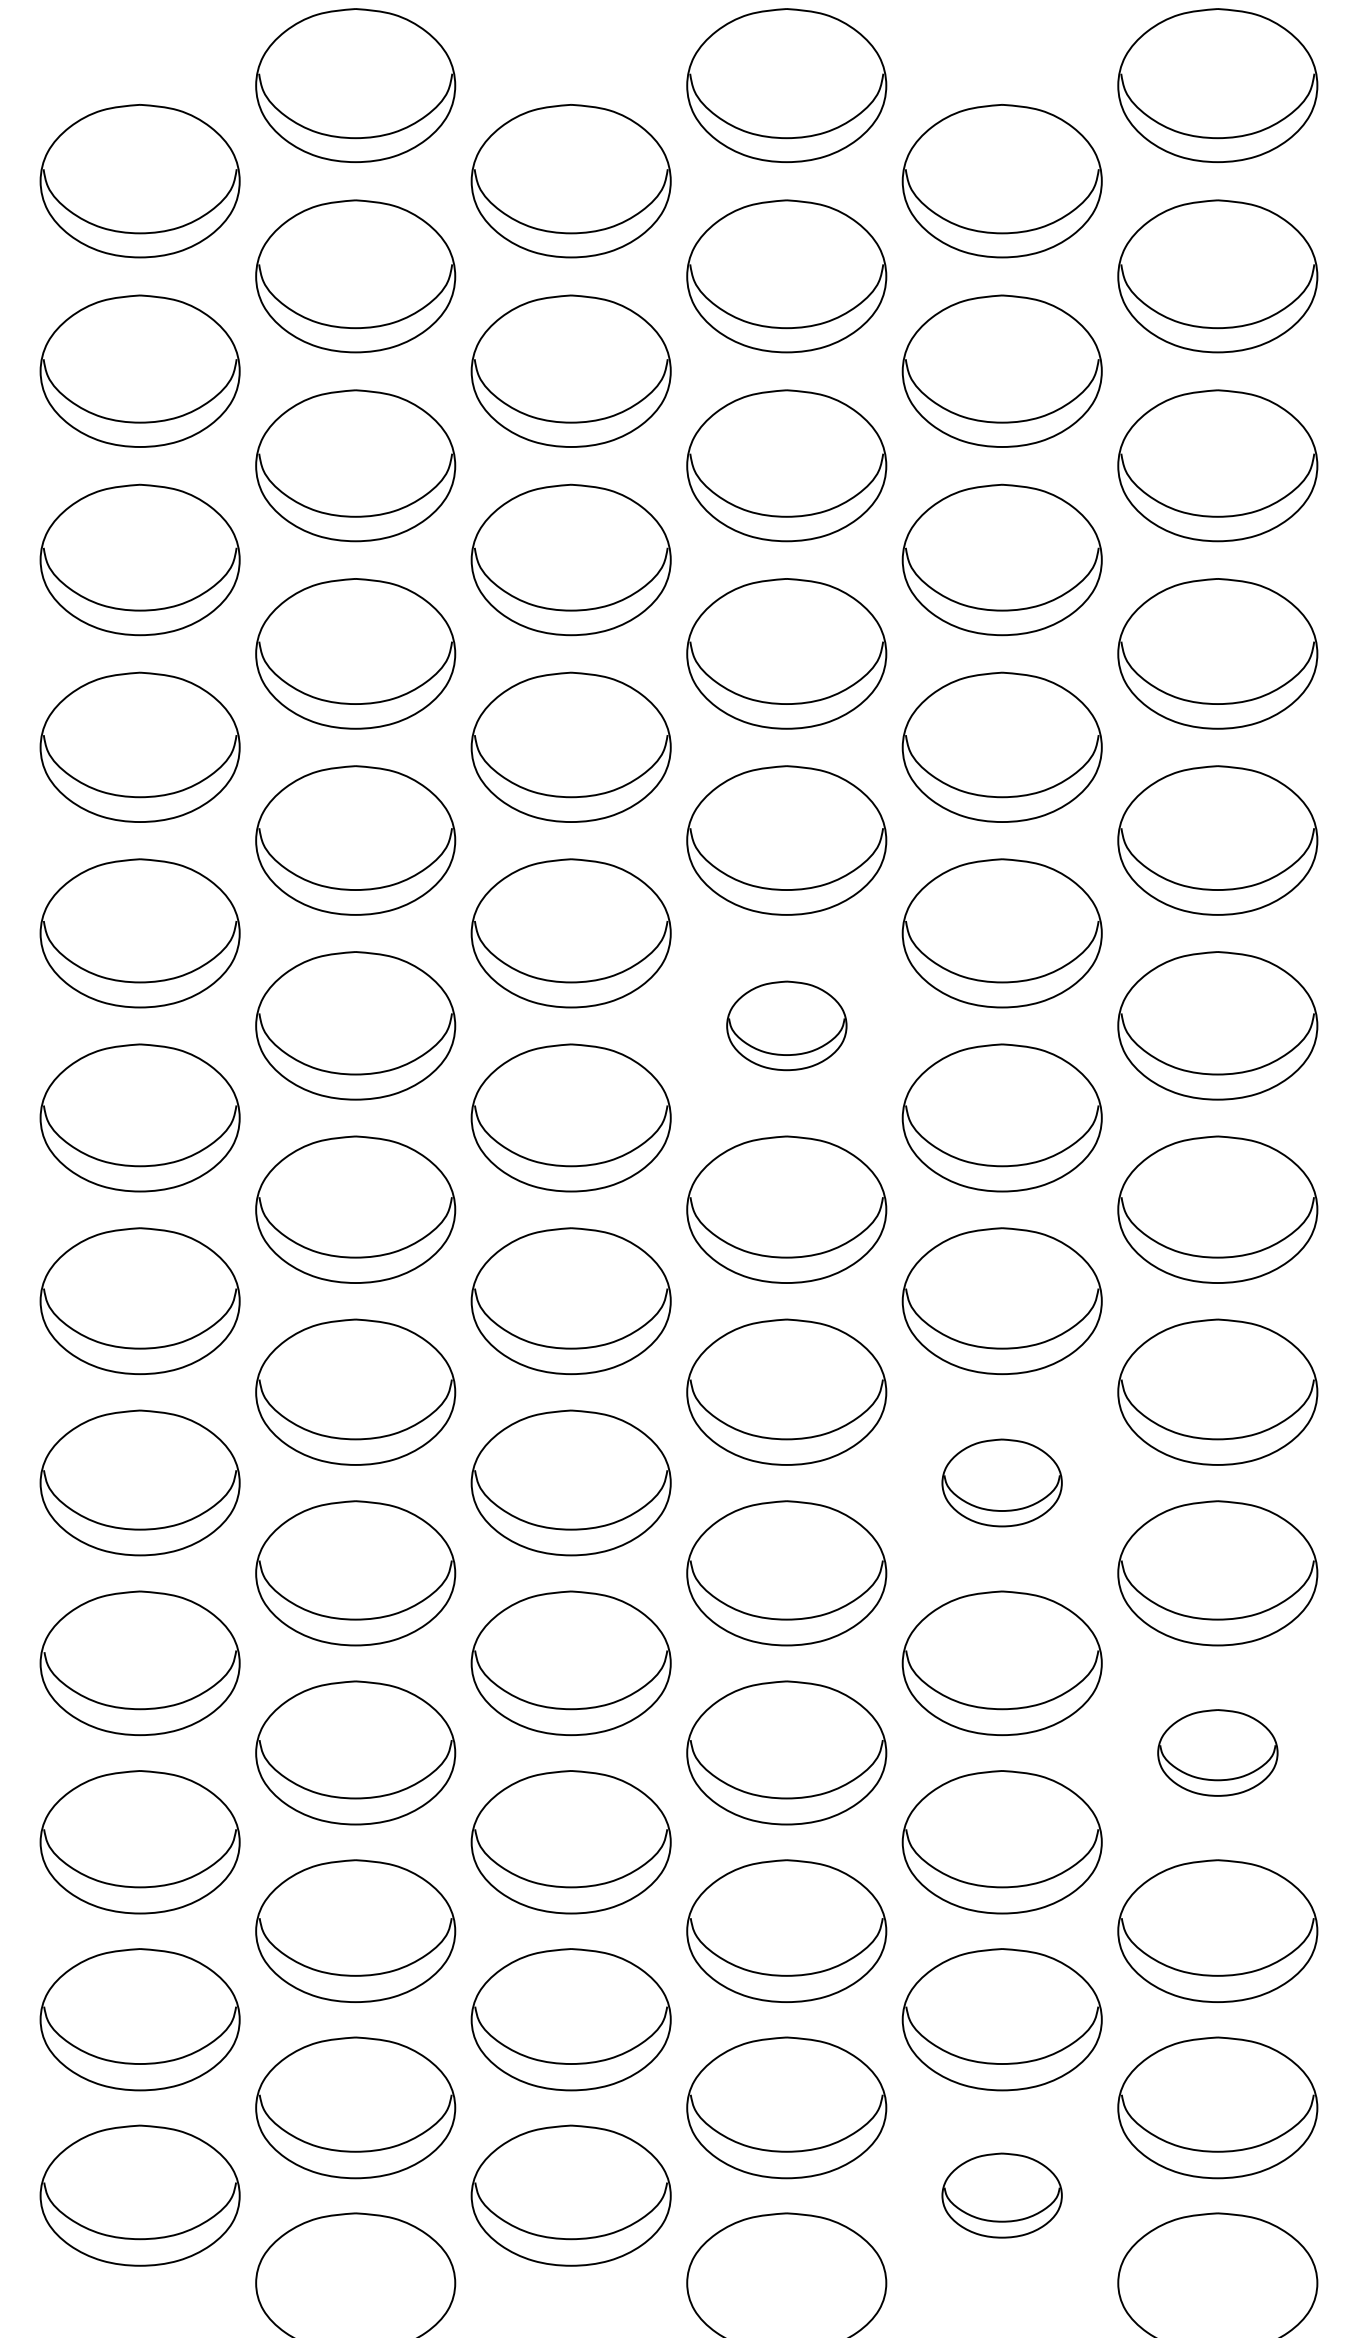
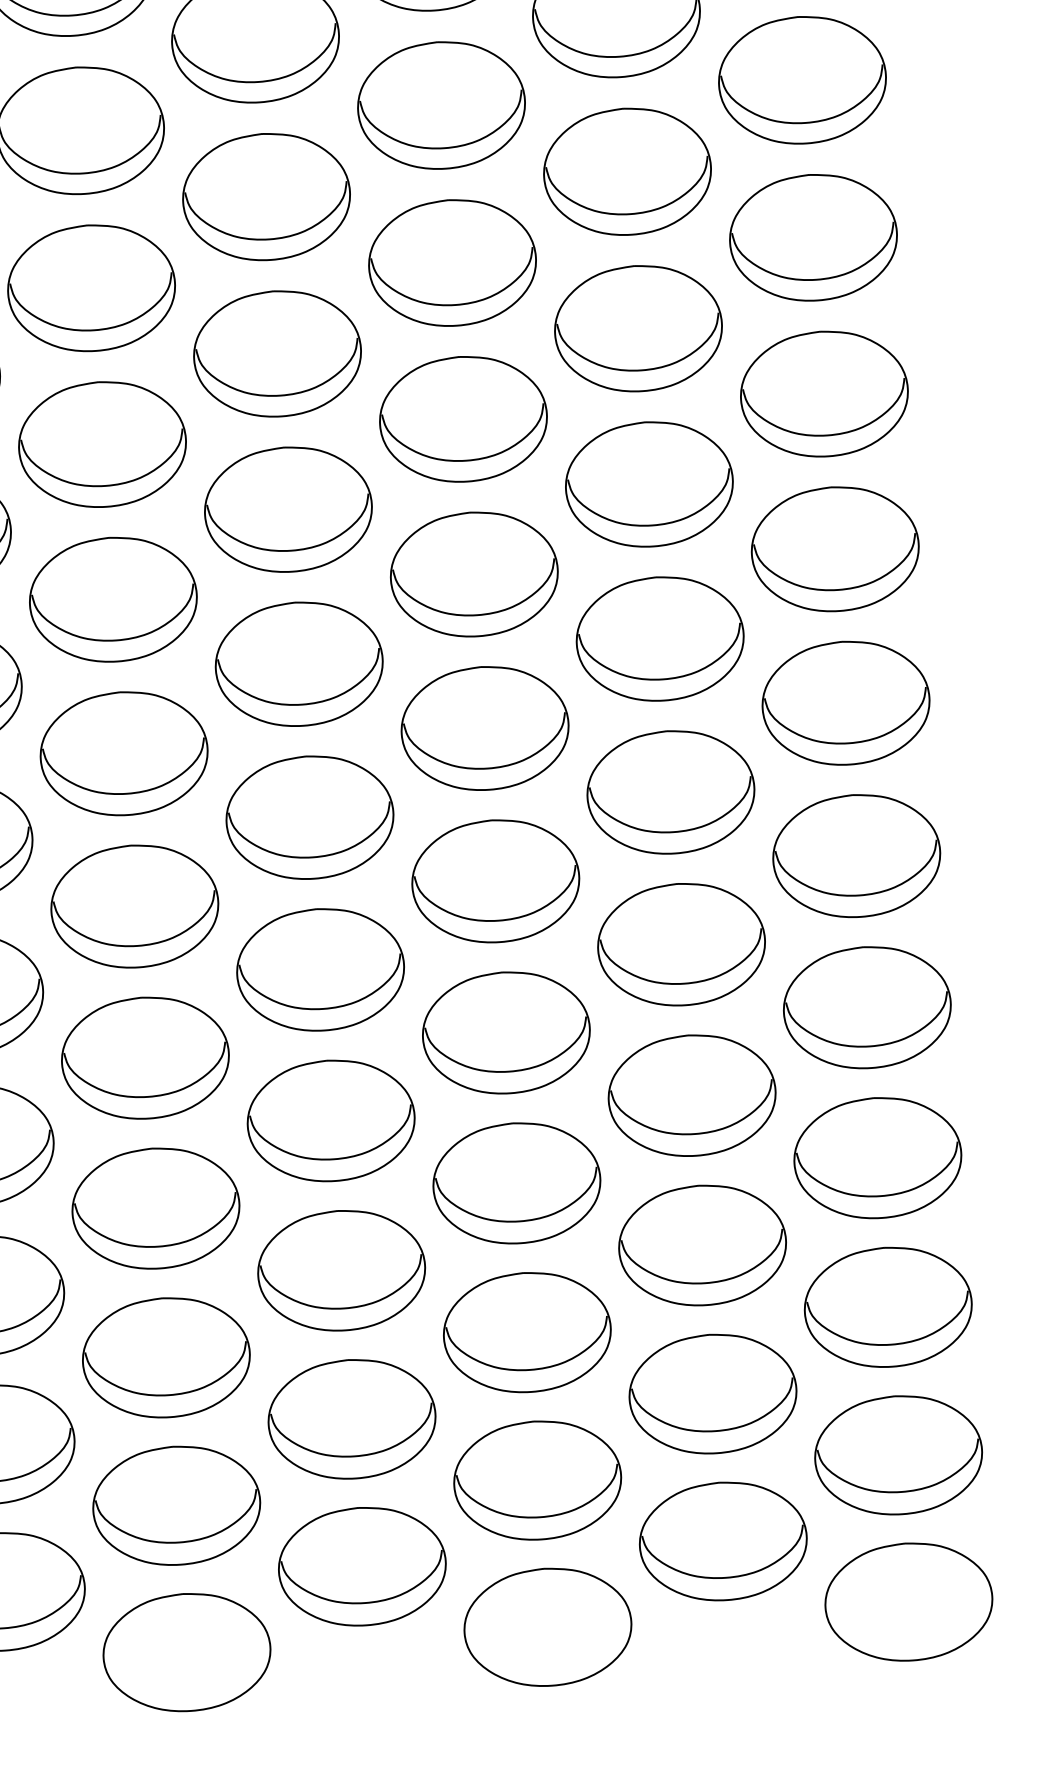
part: (786, 1025) -> (474, 574), size x1.67
part: (1001, 1482) -> (680, 944), size x1.67
part: (1217, 1752) -> (877, 1157), size x1.67
part: (1001, 2195) -> (722, 1541), size x1.67

